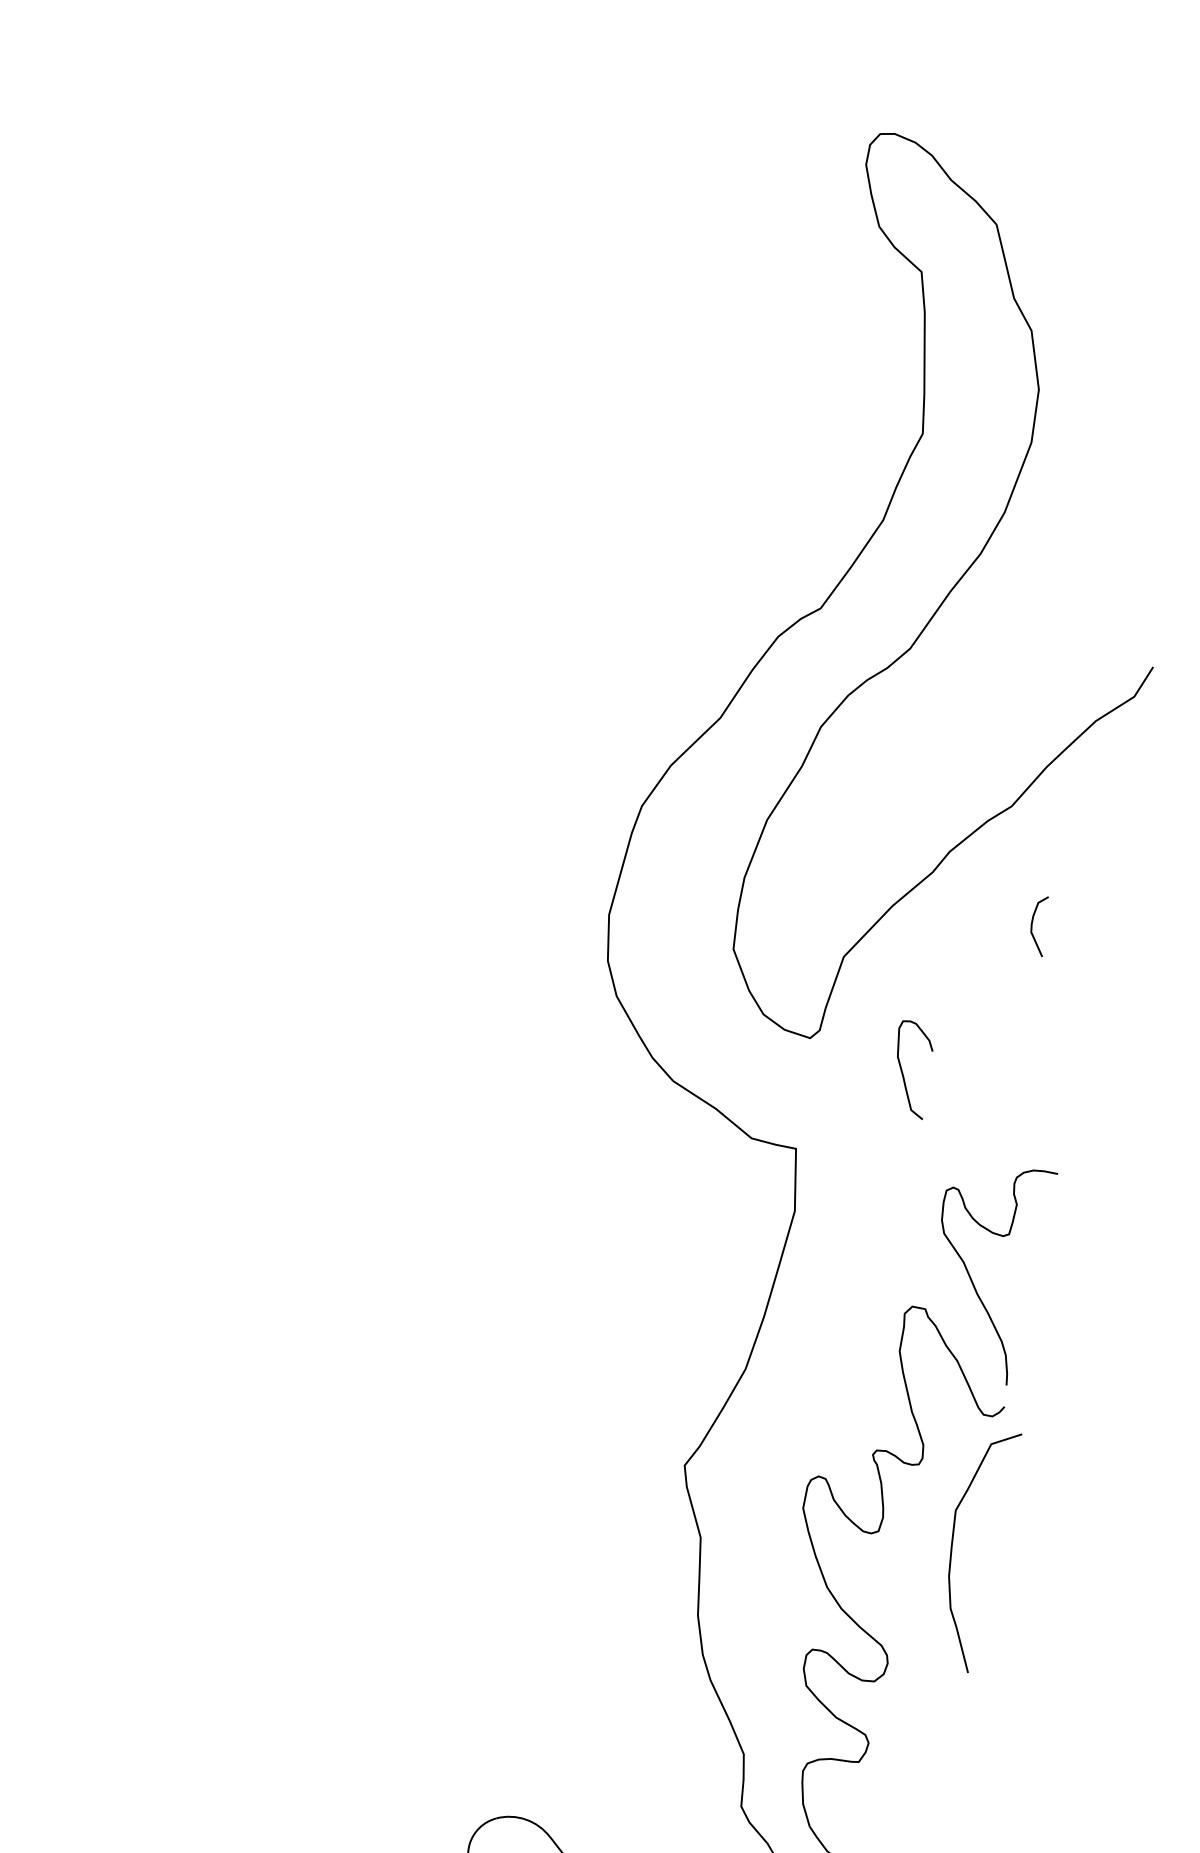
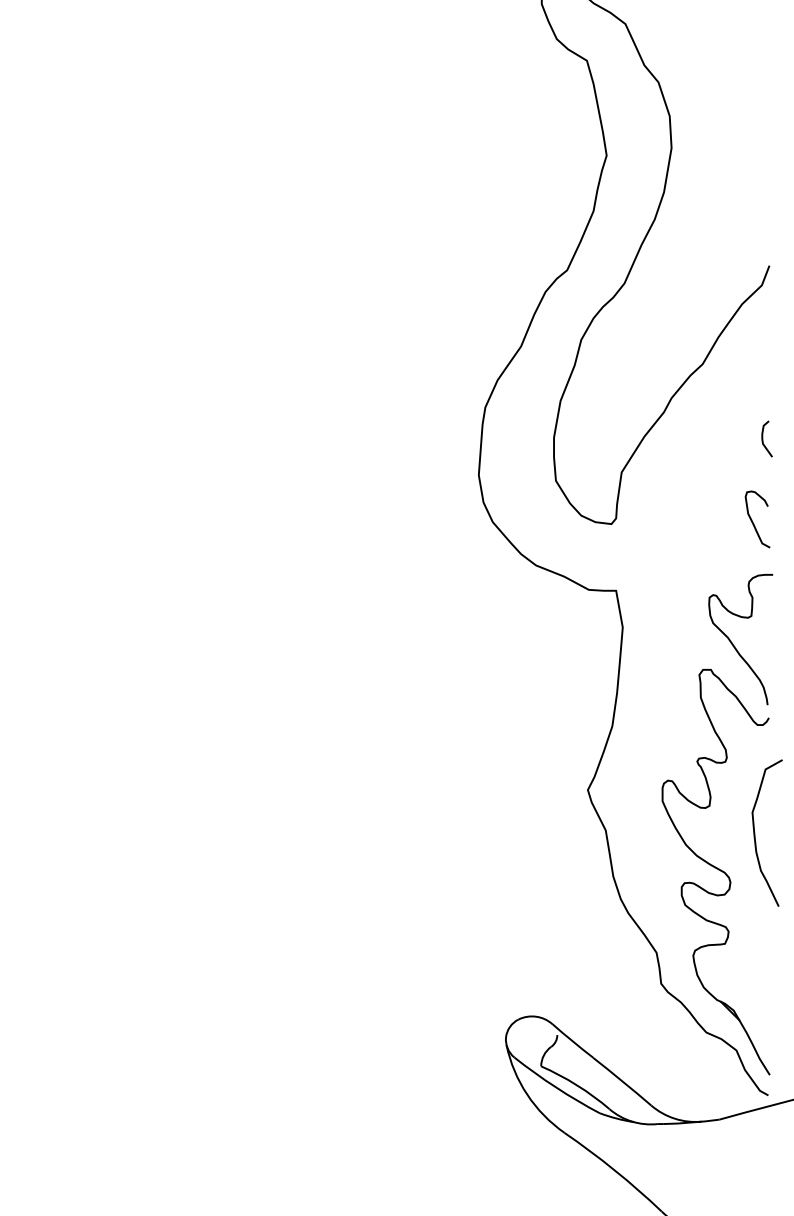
curve: (1033, 923) -> (763, 438), moved
curve: (904, 1071) -> (753, 521), moved
curve: (954, 1544) -> (755, 832), moved

